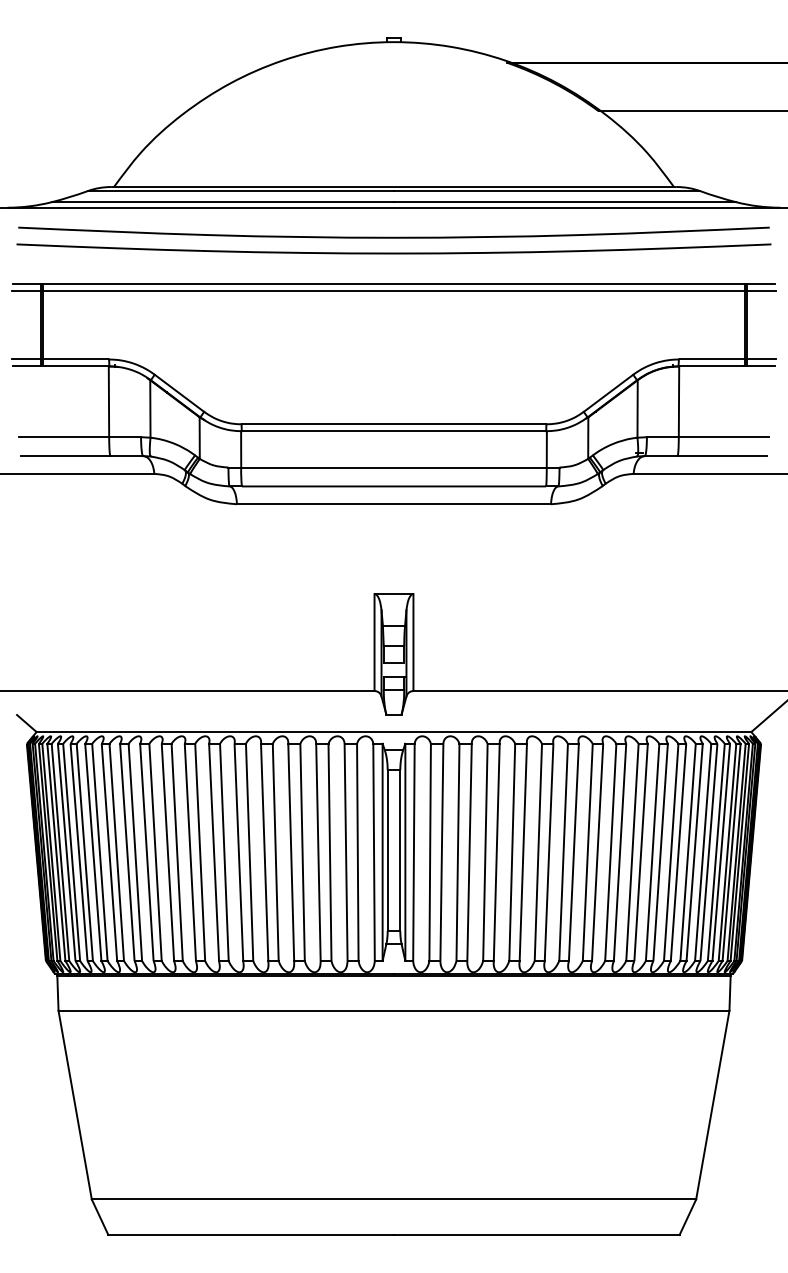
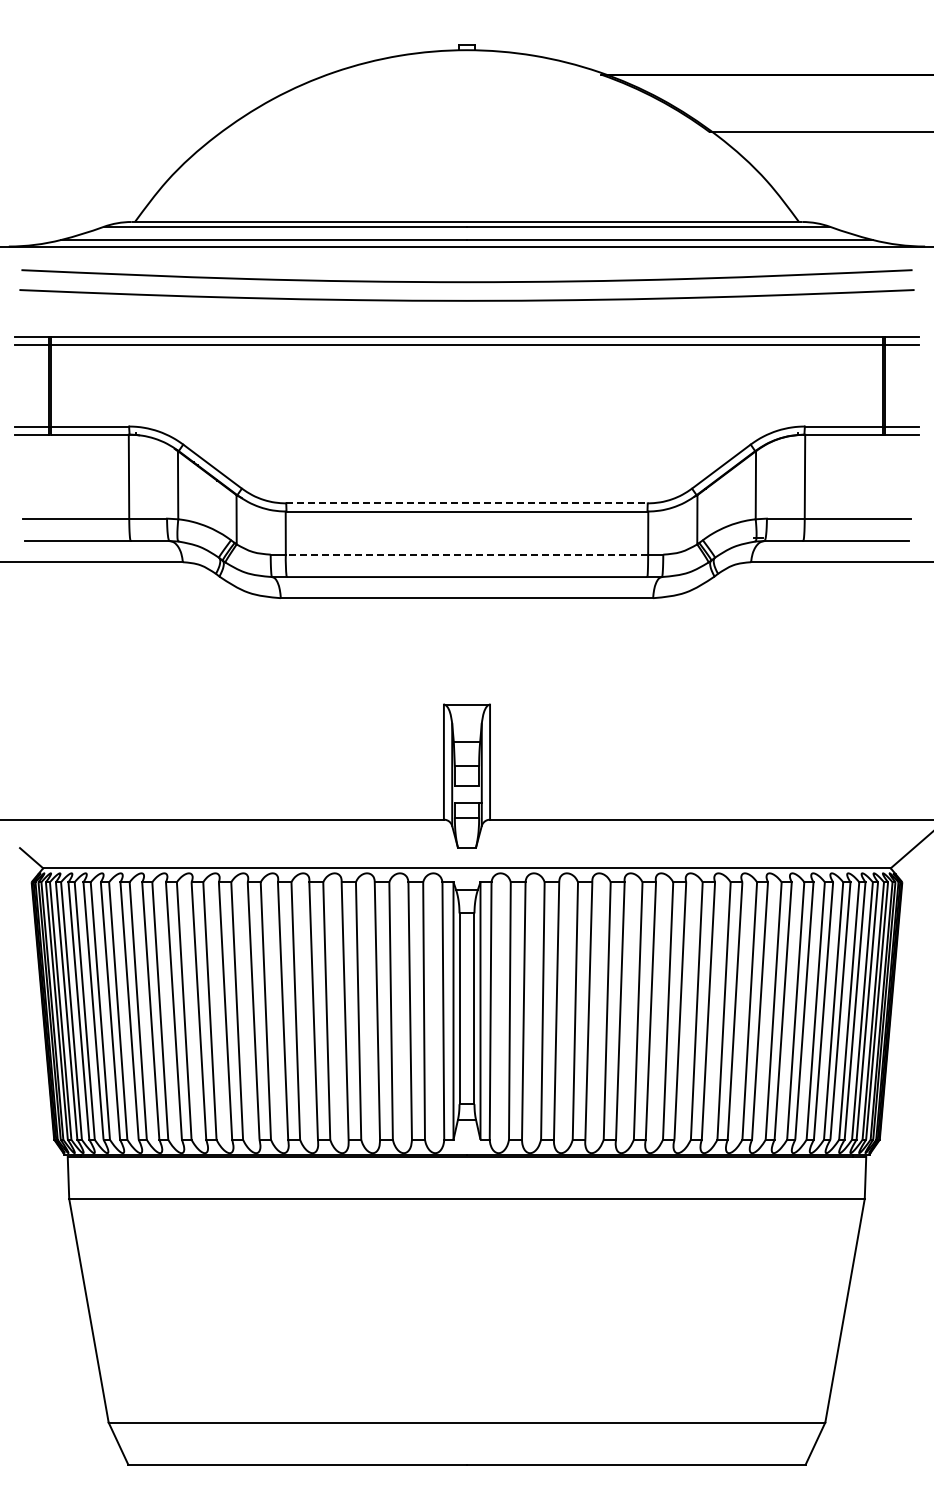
line: (393, 424) -> (466, 503), solid -> dashed
line: (393, 467) -> (466, 554), solid -> dashed

